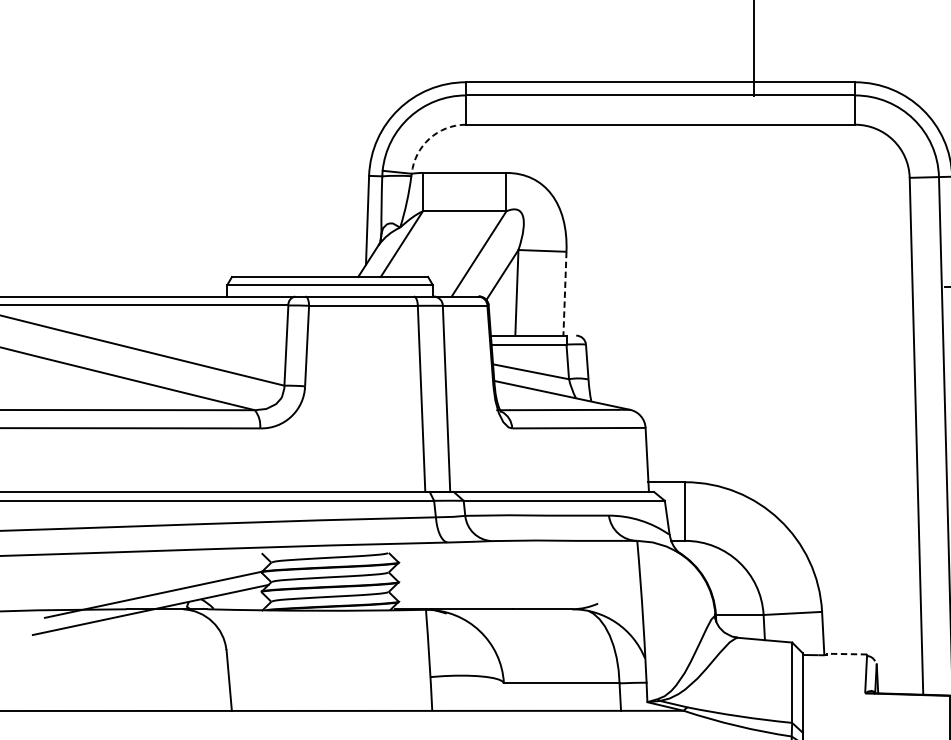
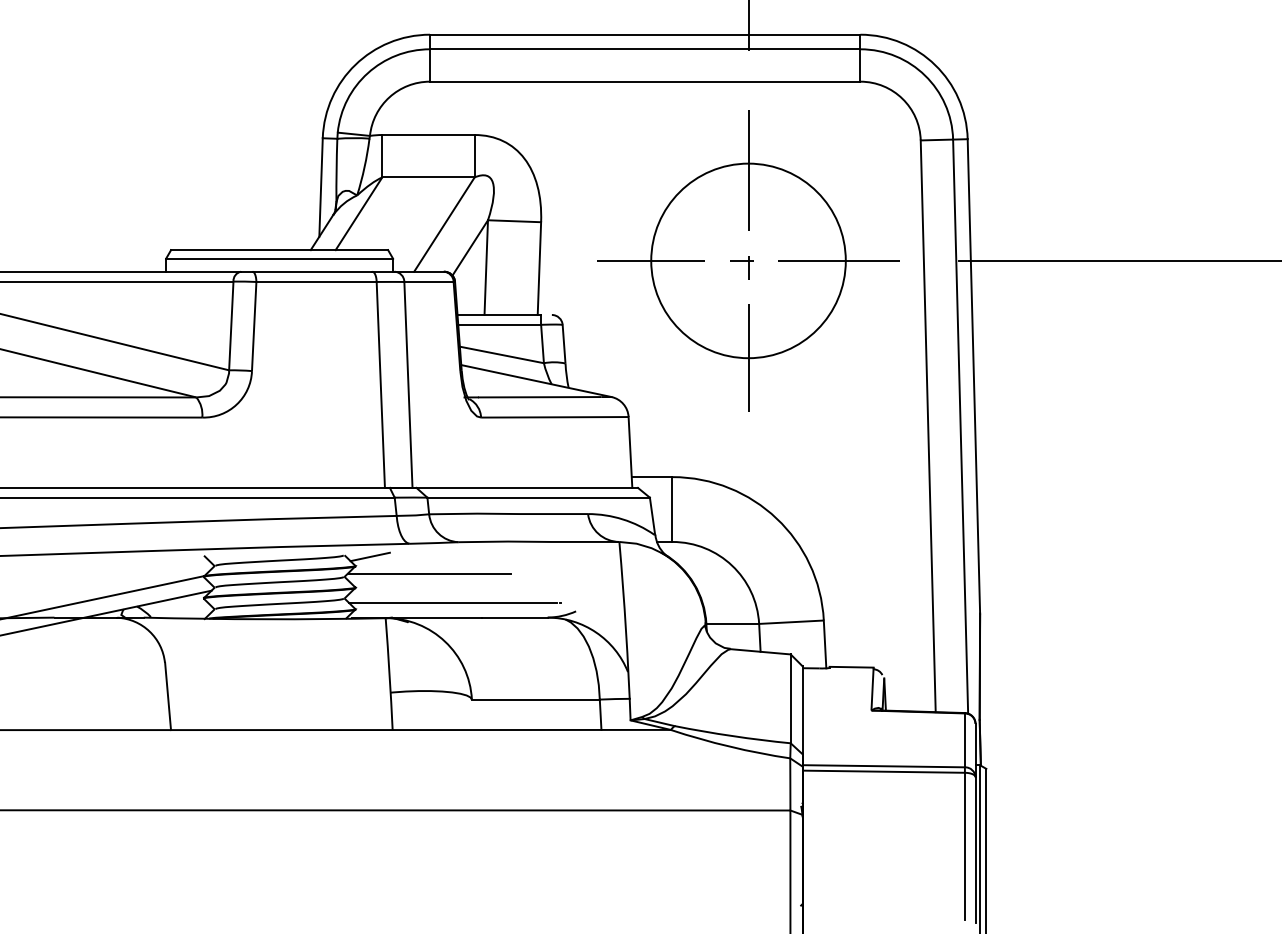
arc: (429, 139) -> (389, 97), dashed -> solid
part: (753, 286) -> (748, 260), added
line: (565, 294) -> (539, 269), dashed -> solid
line: (411, 554) -> (369, 556), added
line: (465, 570) -> (429, 574), added
line: (486, 596) -> (452, 603), added
line: (847, 654) -> (851, 667), dashed -> solid

